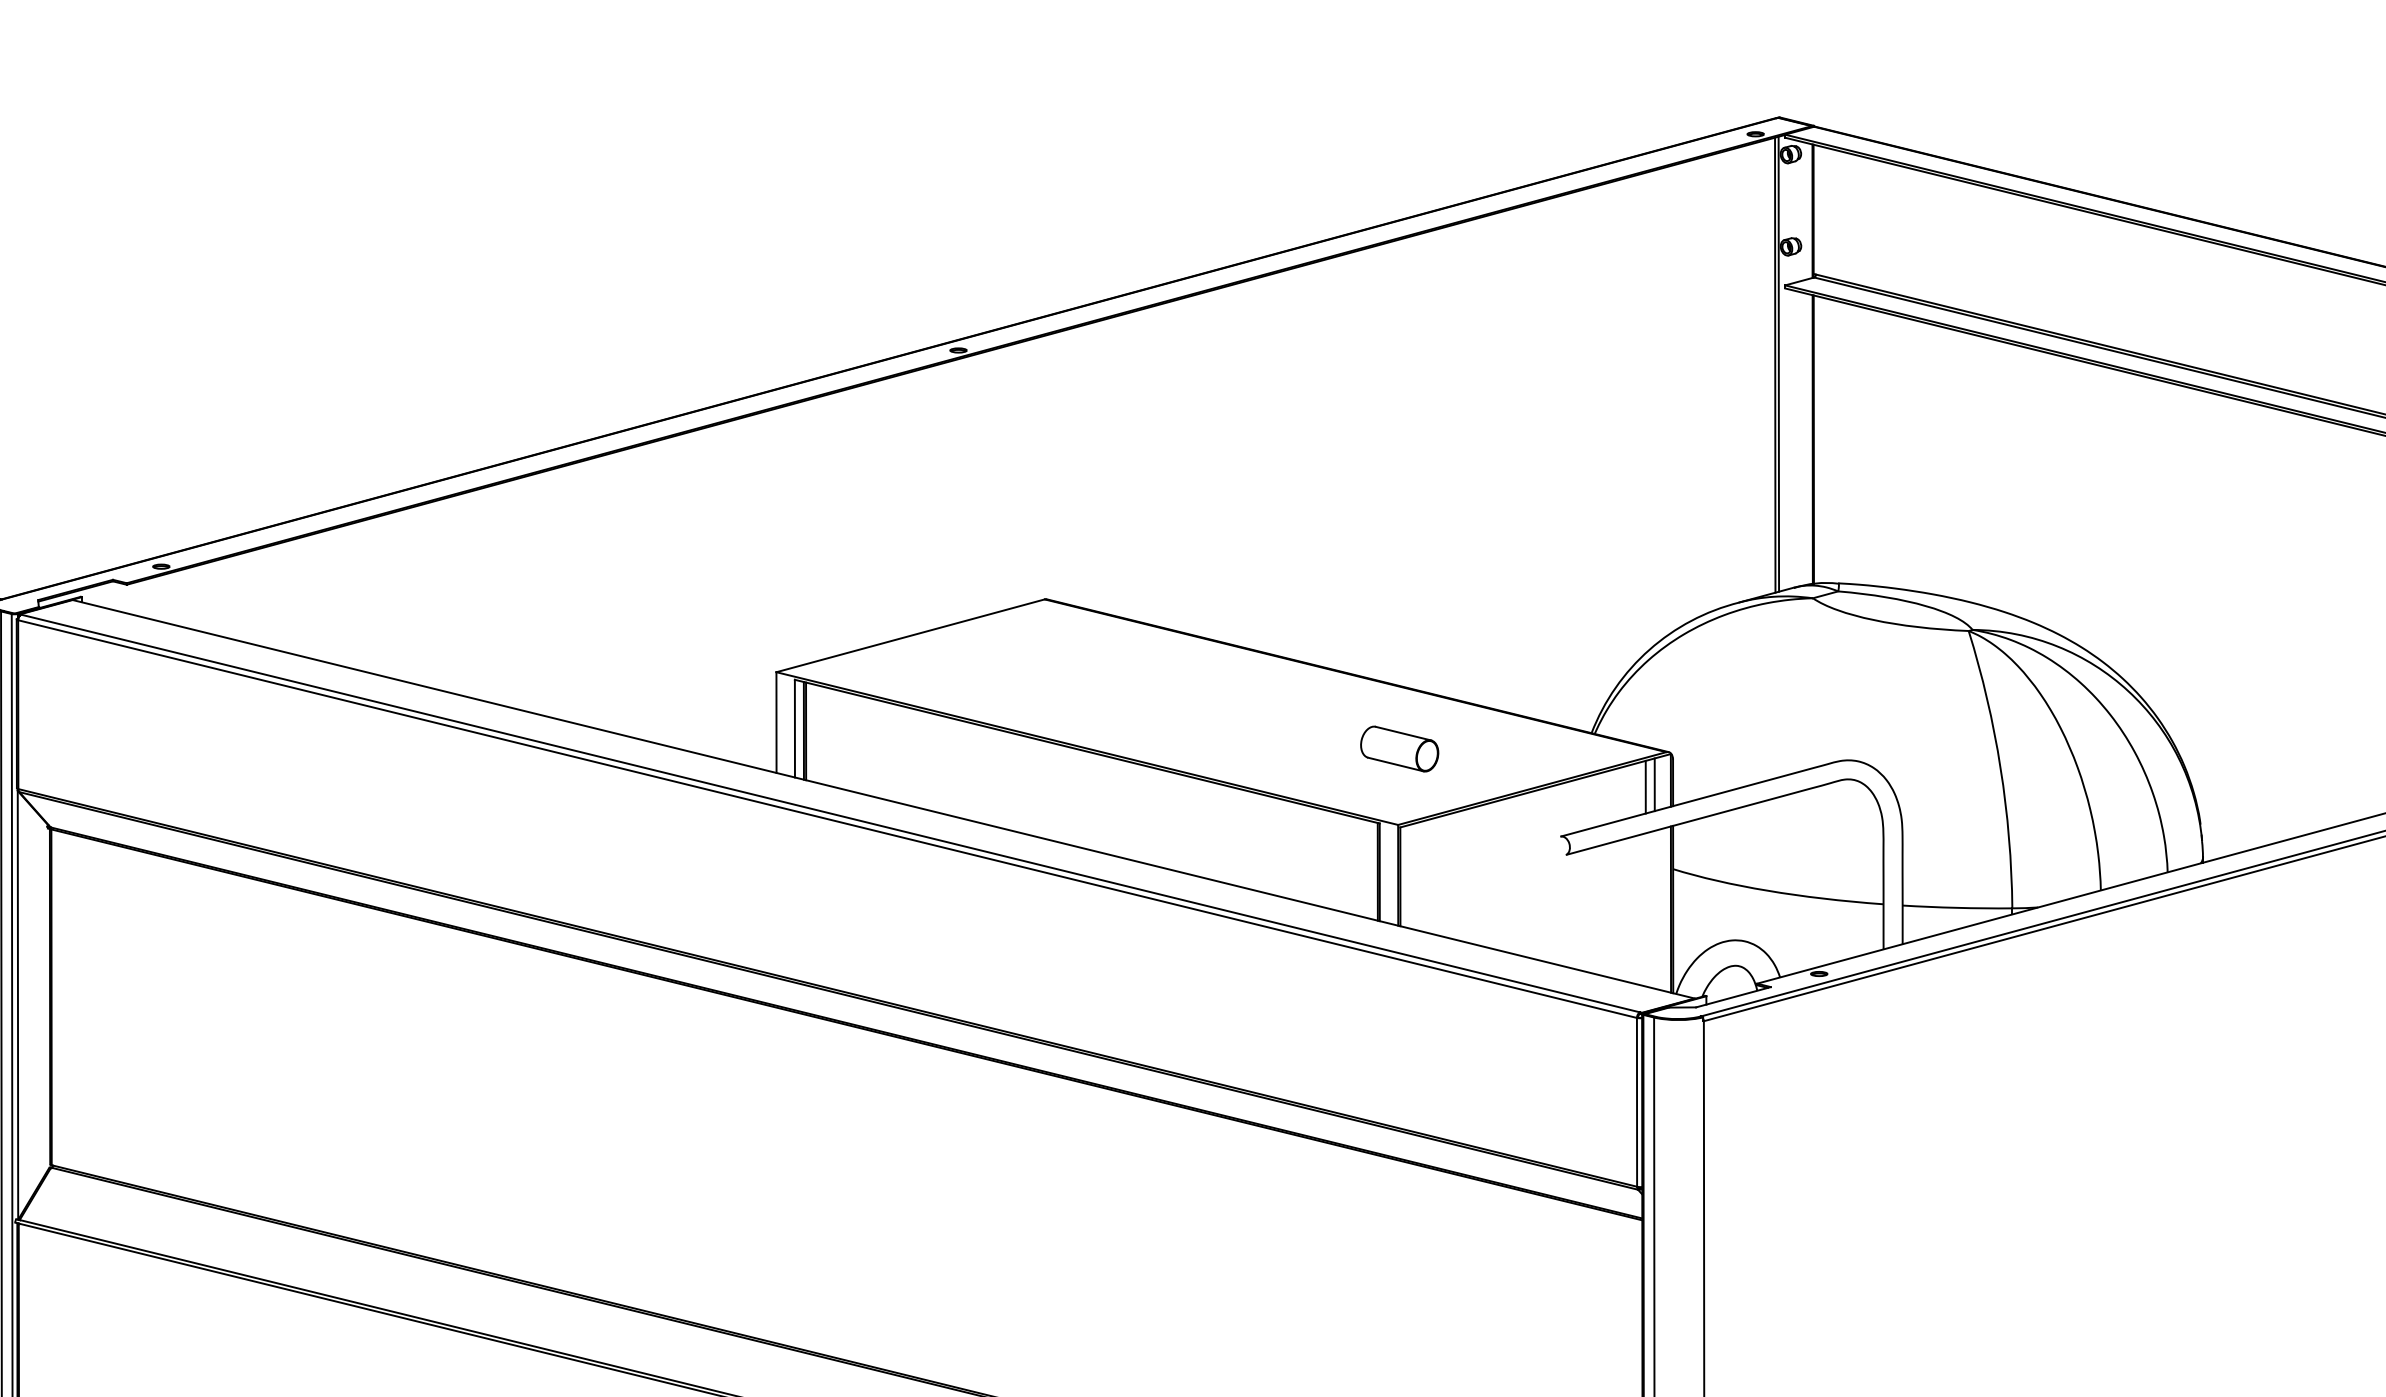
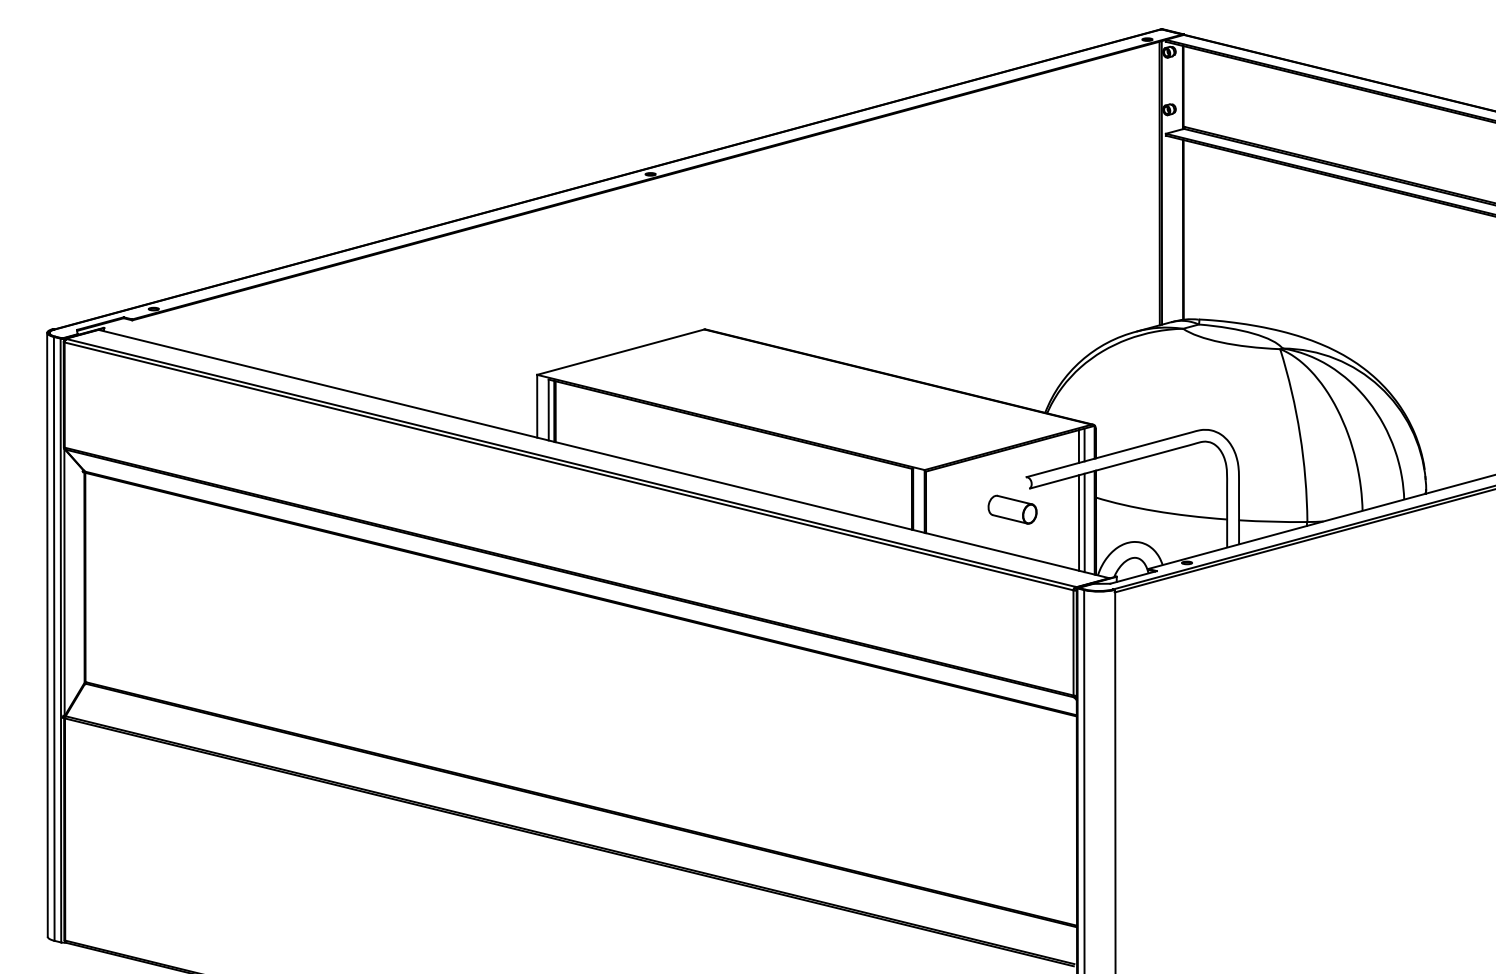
part: (1399, 748) -> (1012, 509), moved
line: (1645, 909) -> (1078, 522), added
line: (1654, 909) -> (1084, 522), added

